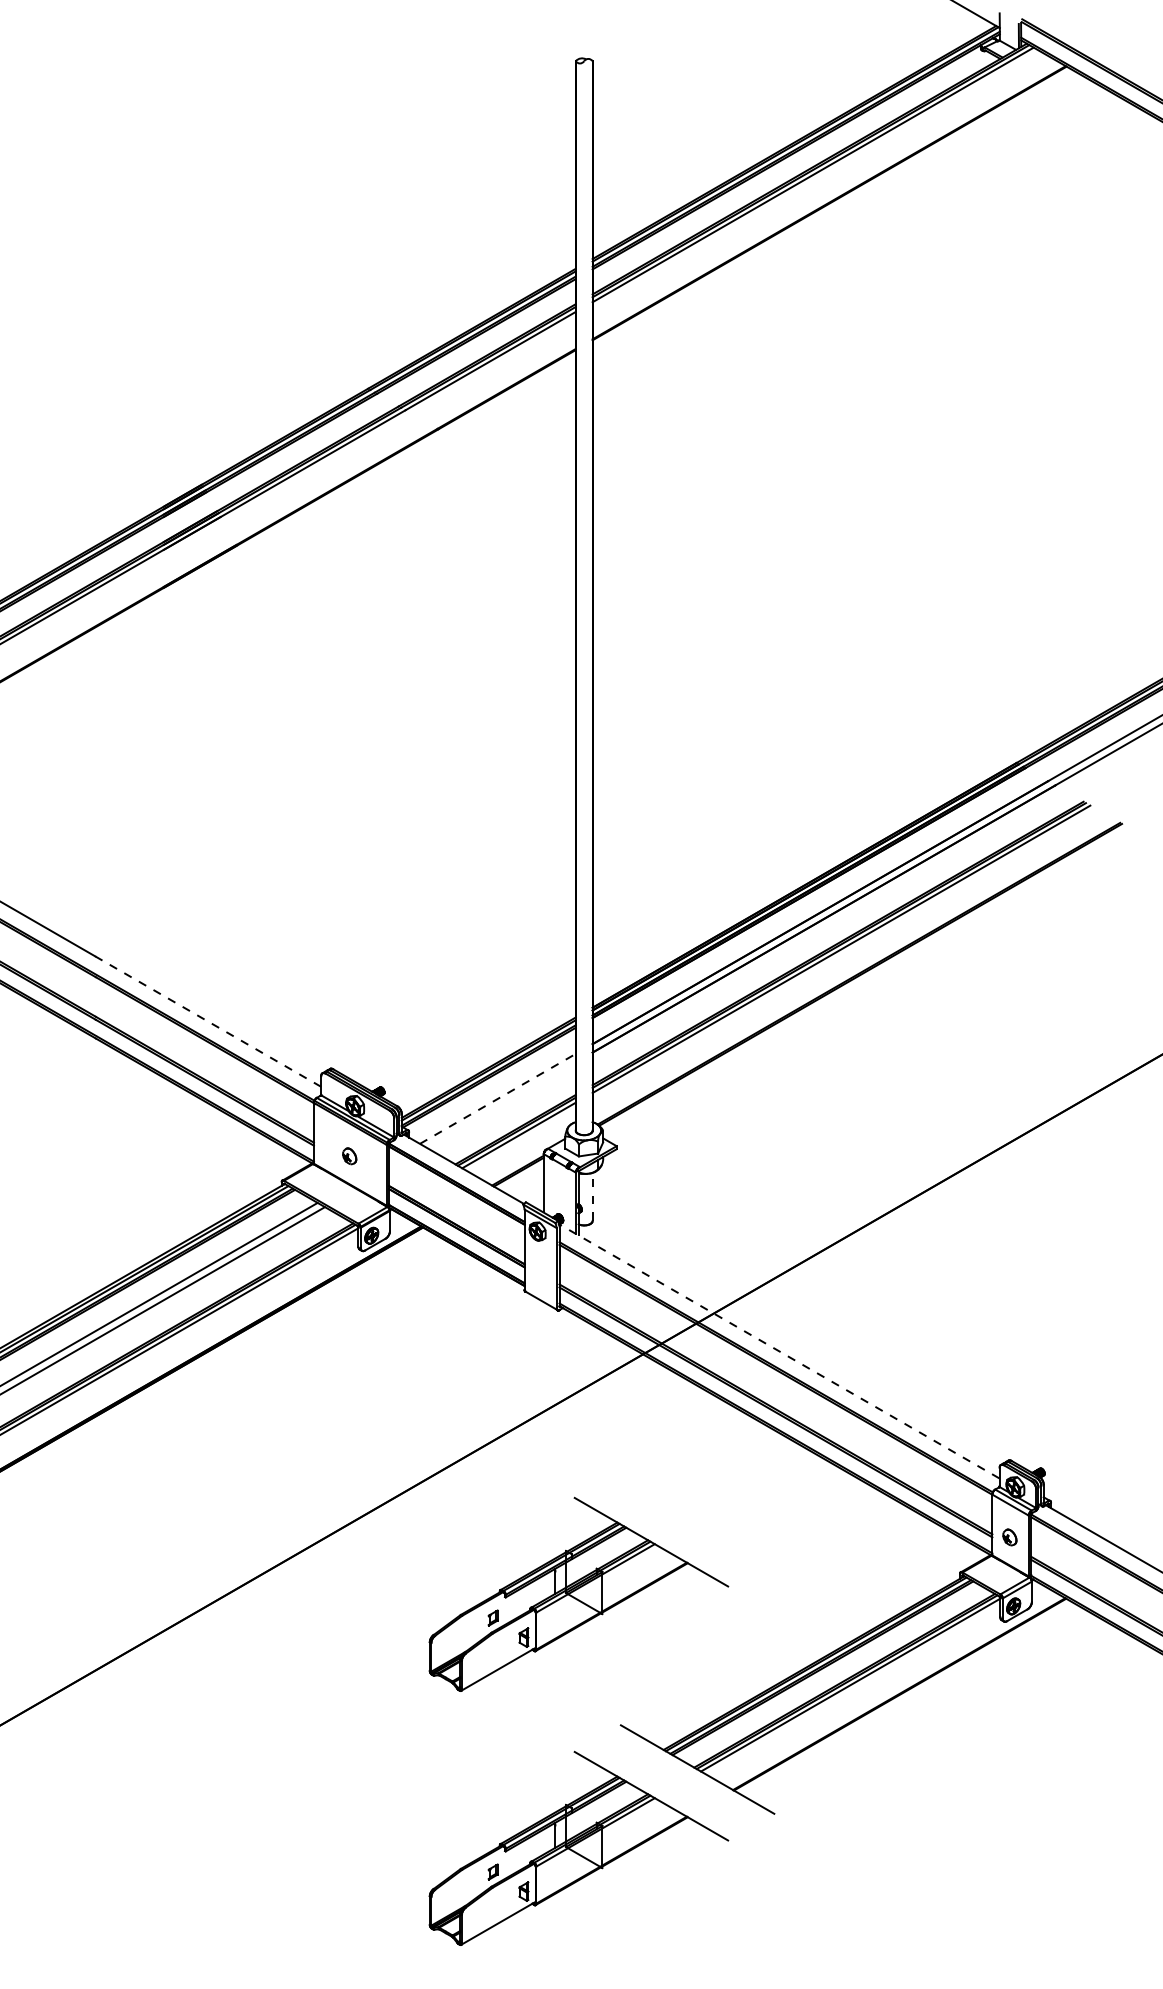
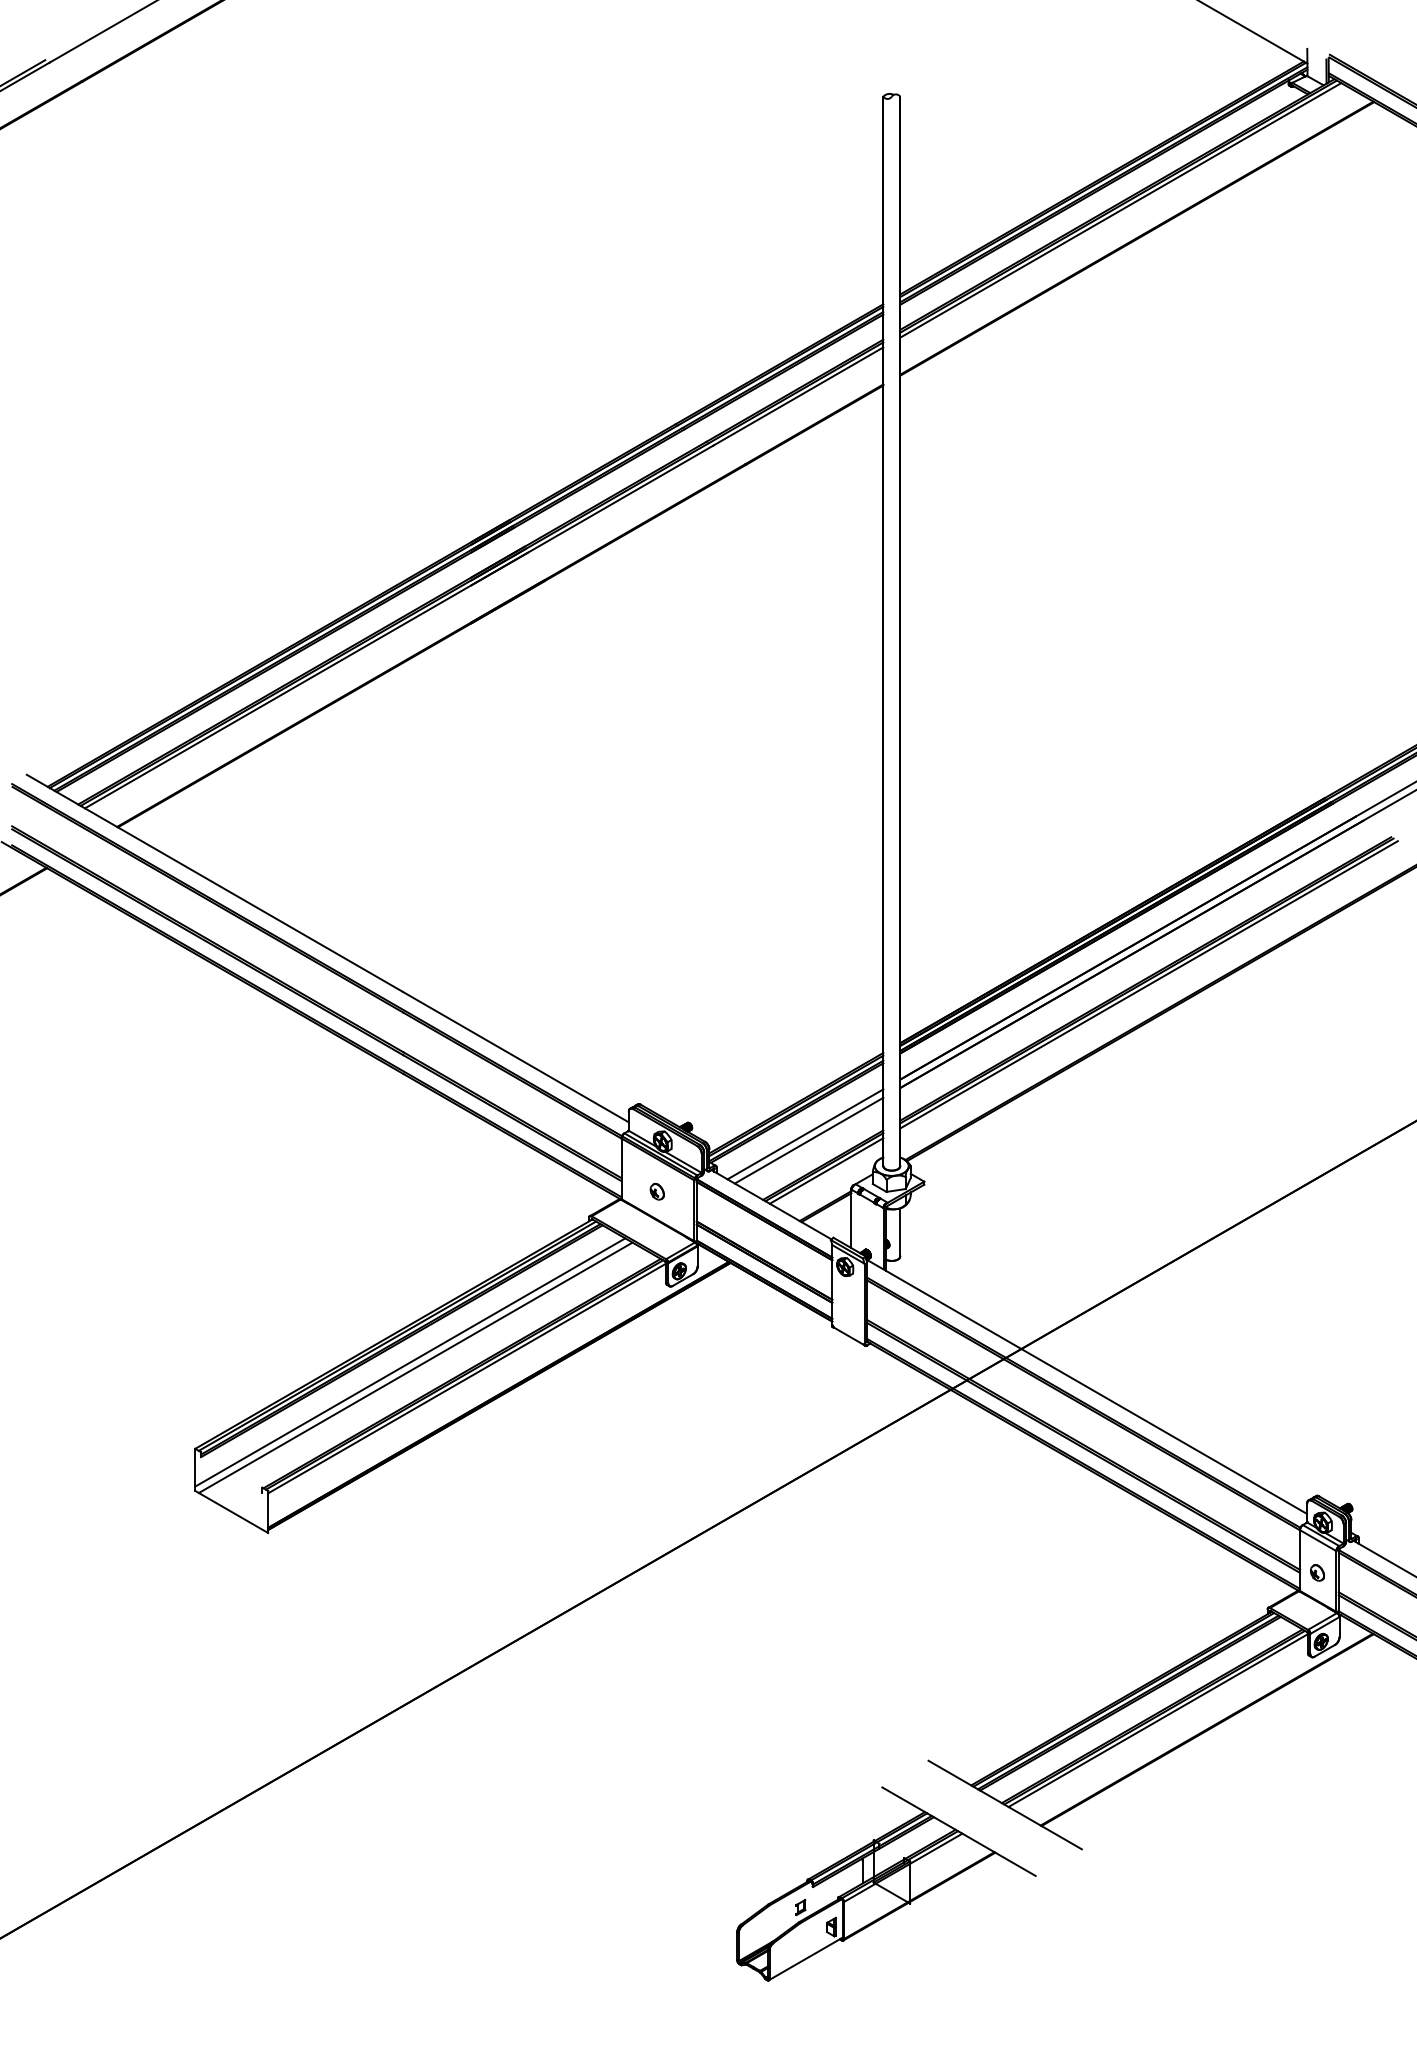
line: (207, 1021) -> (515, 1056), dashed -> solid
line: (497, 1099) -> (805, 1134), dashed -> solid
line: (500, 1105) -> (808, 1140), added
line: (592, 1197) -> (900, 1232), dashed -> solid
line: (778, 1351) -> (1086, 1386), dashed -> solid
part: (578, 1594) -> (886, 1629), removed

